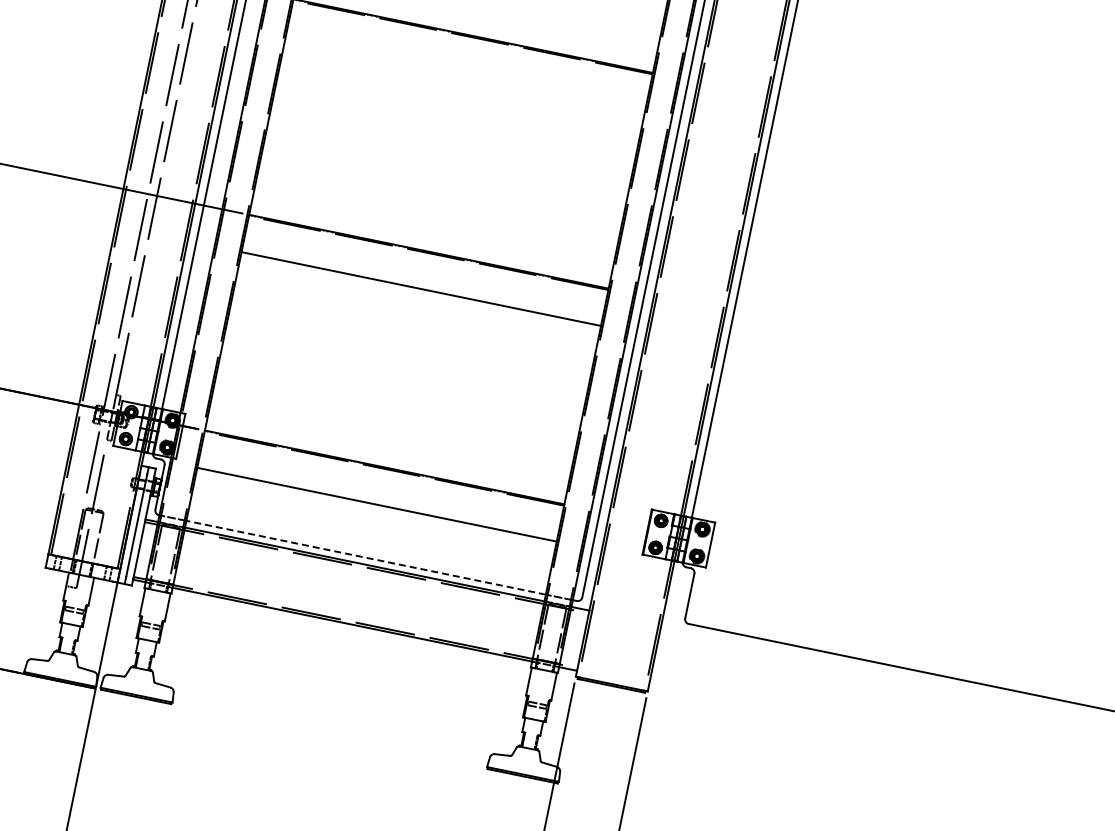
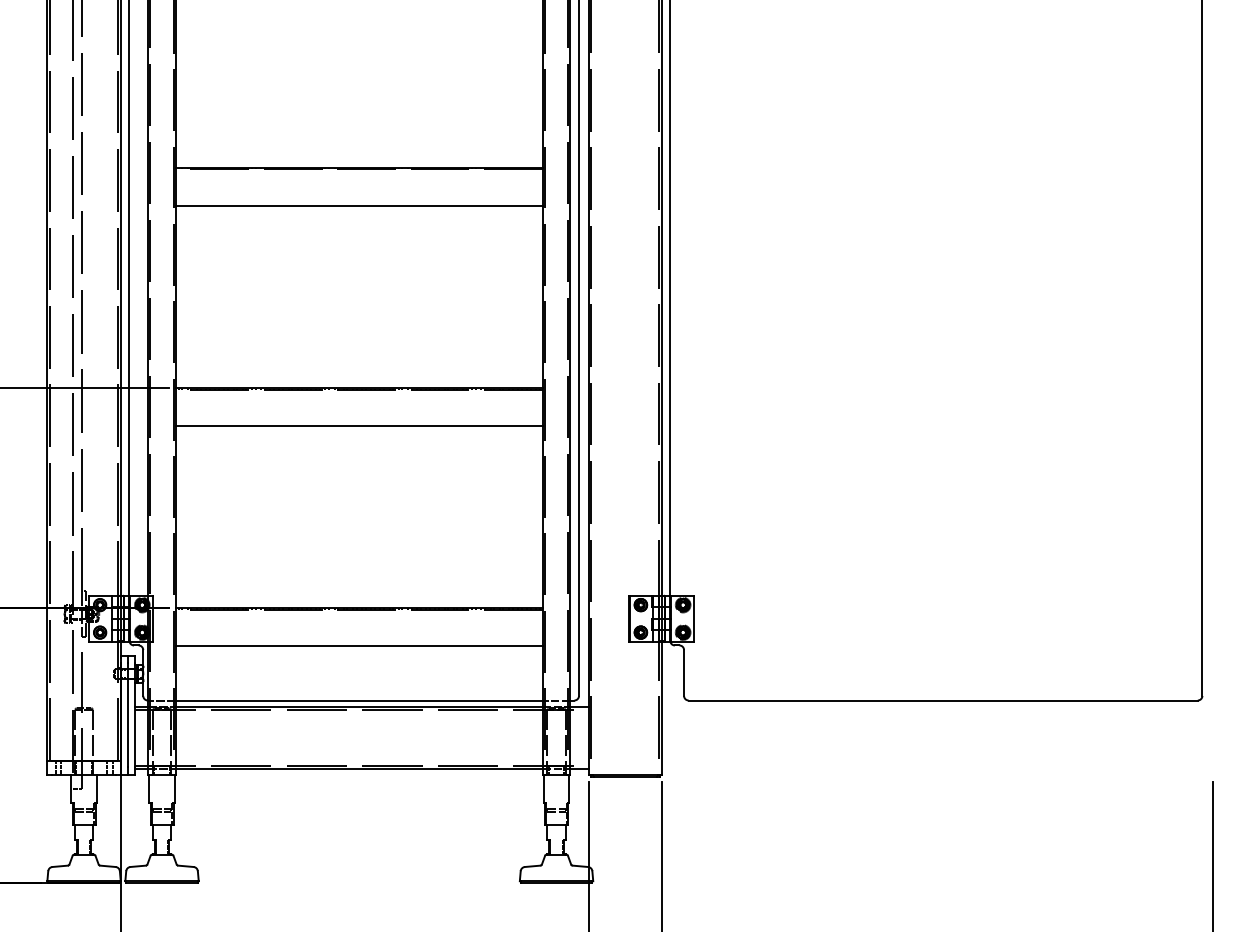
line: (464, 73) -> (358, 206), added
line: (365, 557) -> (358, 700), dashed -> solid

